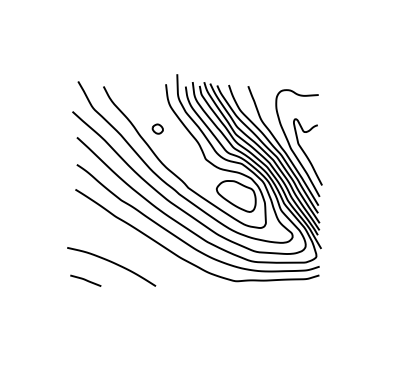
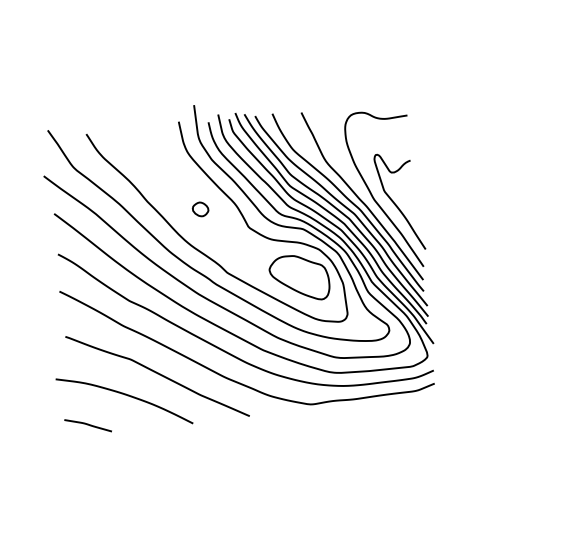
part: (157, 128) -> (200, 208), moved
curve: (135, 251) -> (157, 374), added

